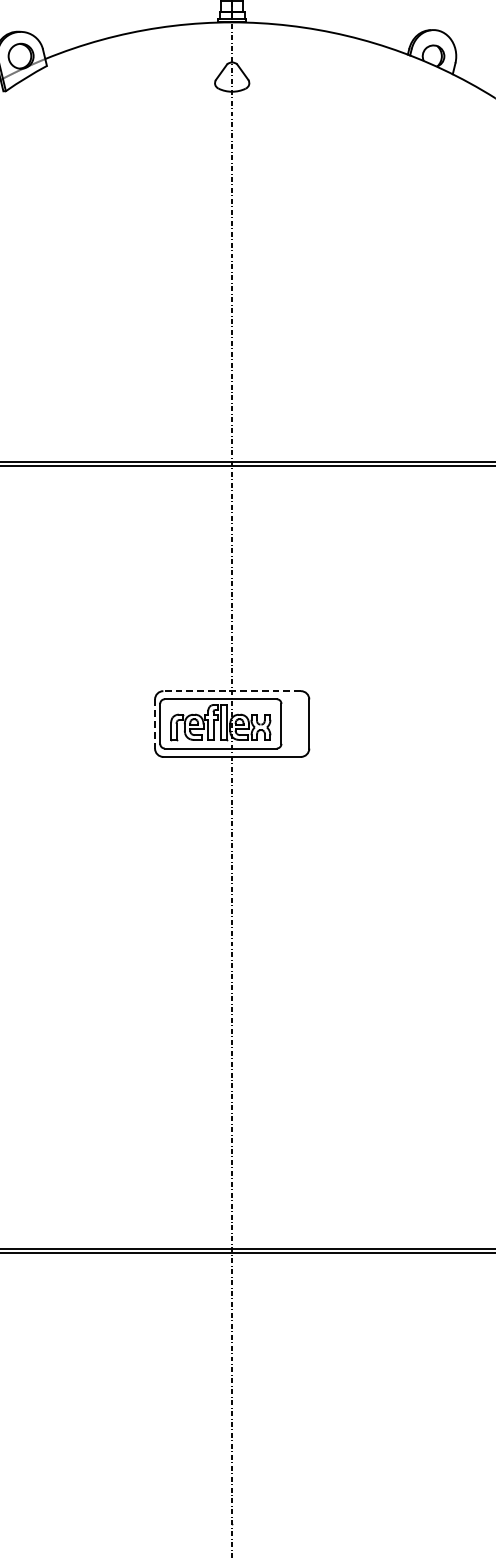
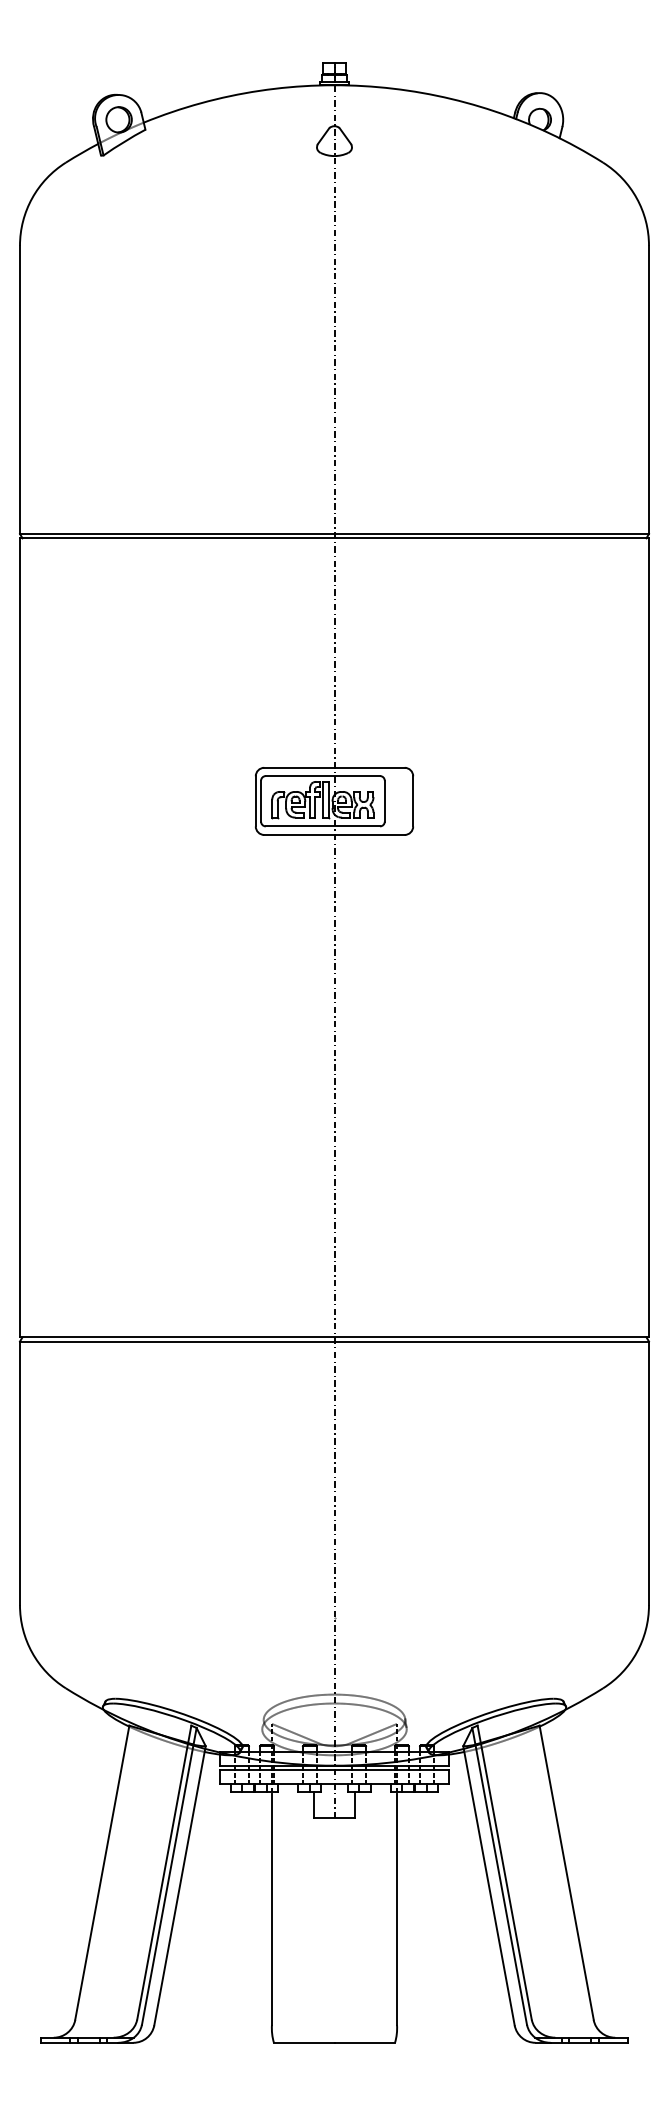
line: (232, 690) -> (334, 767), dashed -> solid
line: (154, 724) -> (255, 801), dashed -> solid

